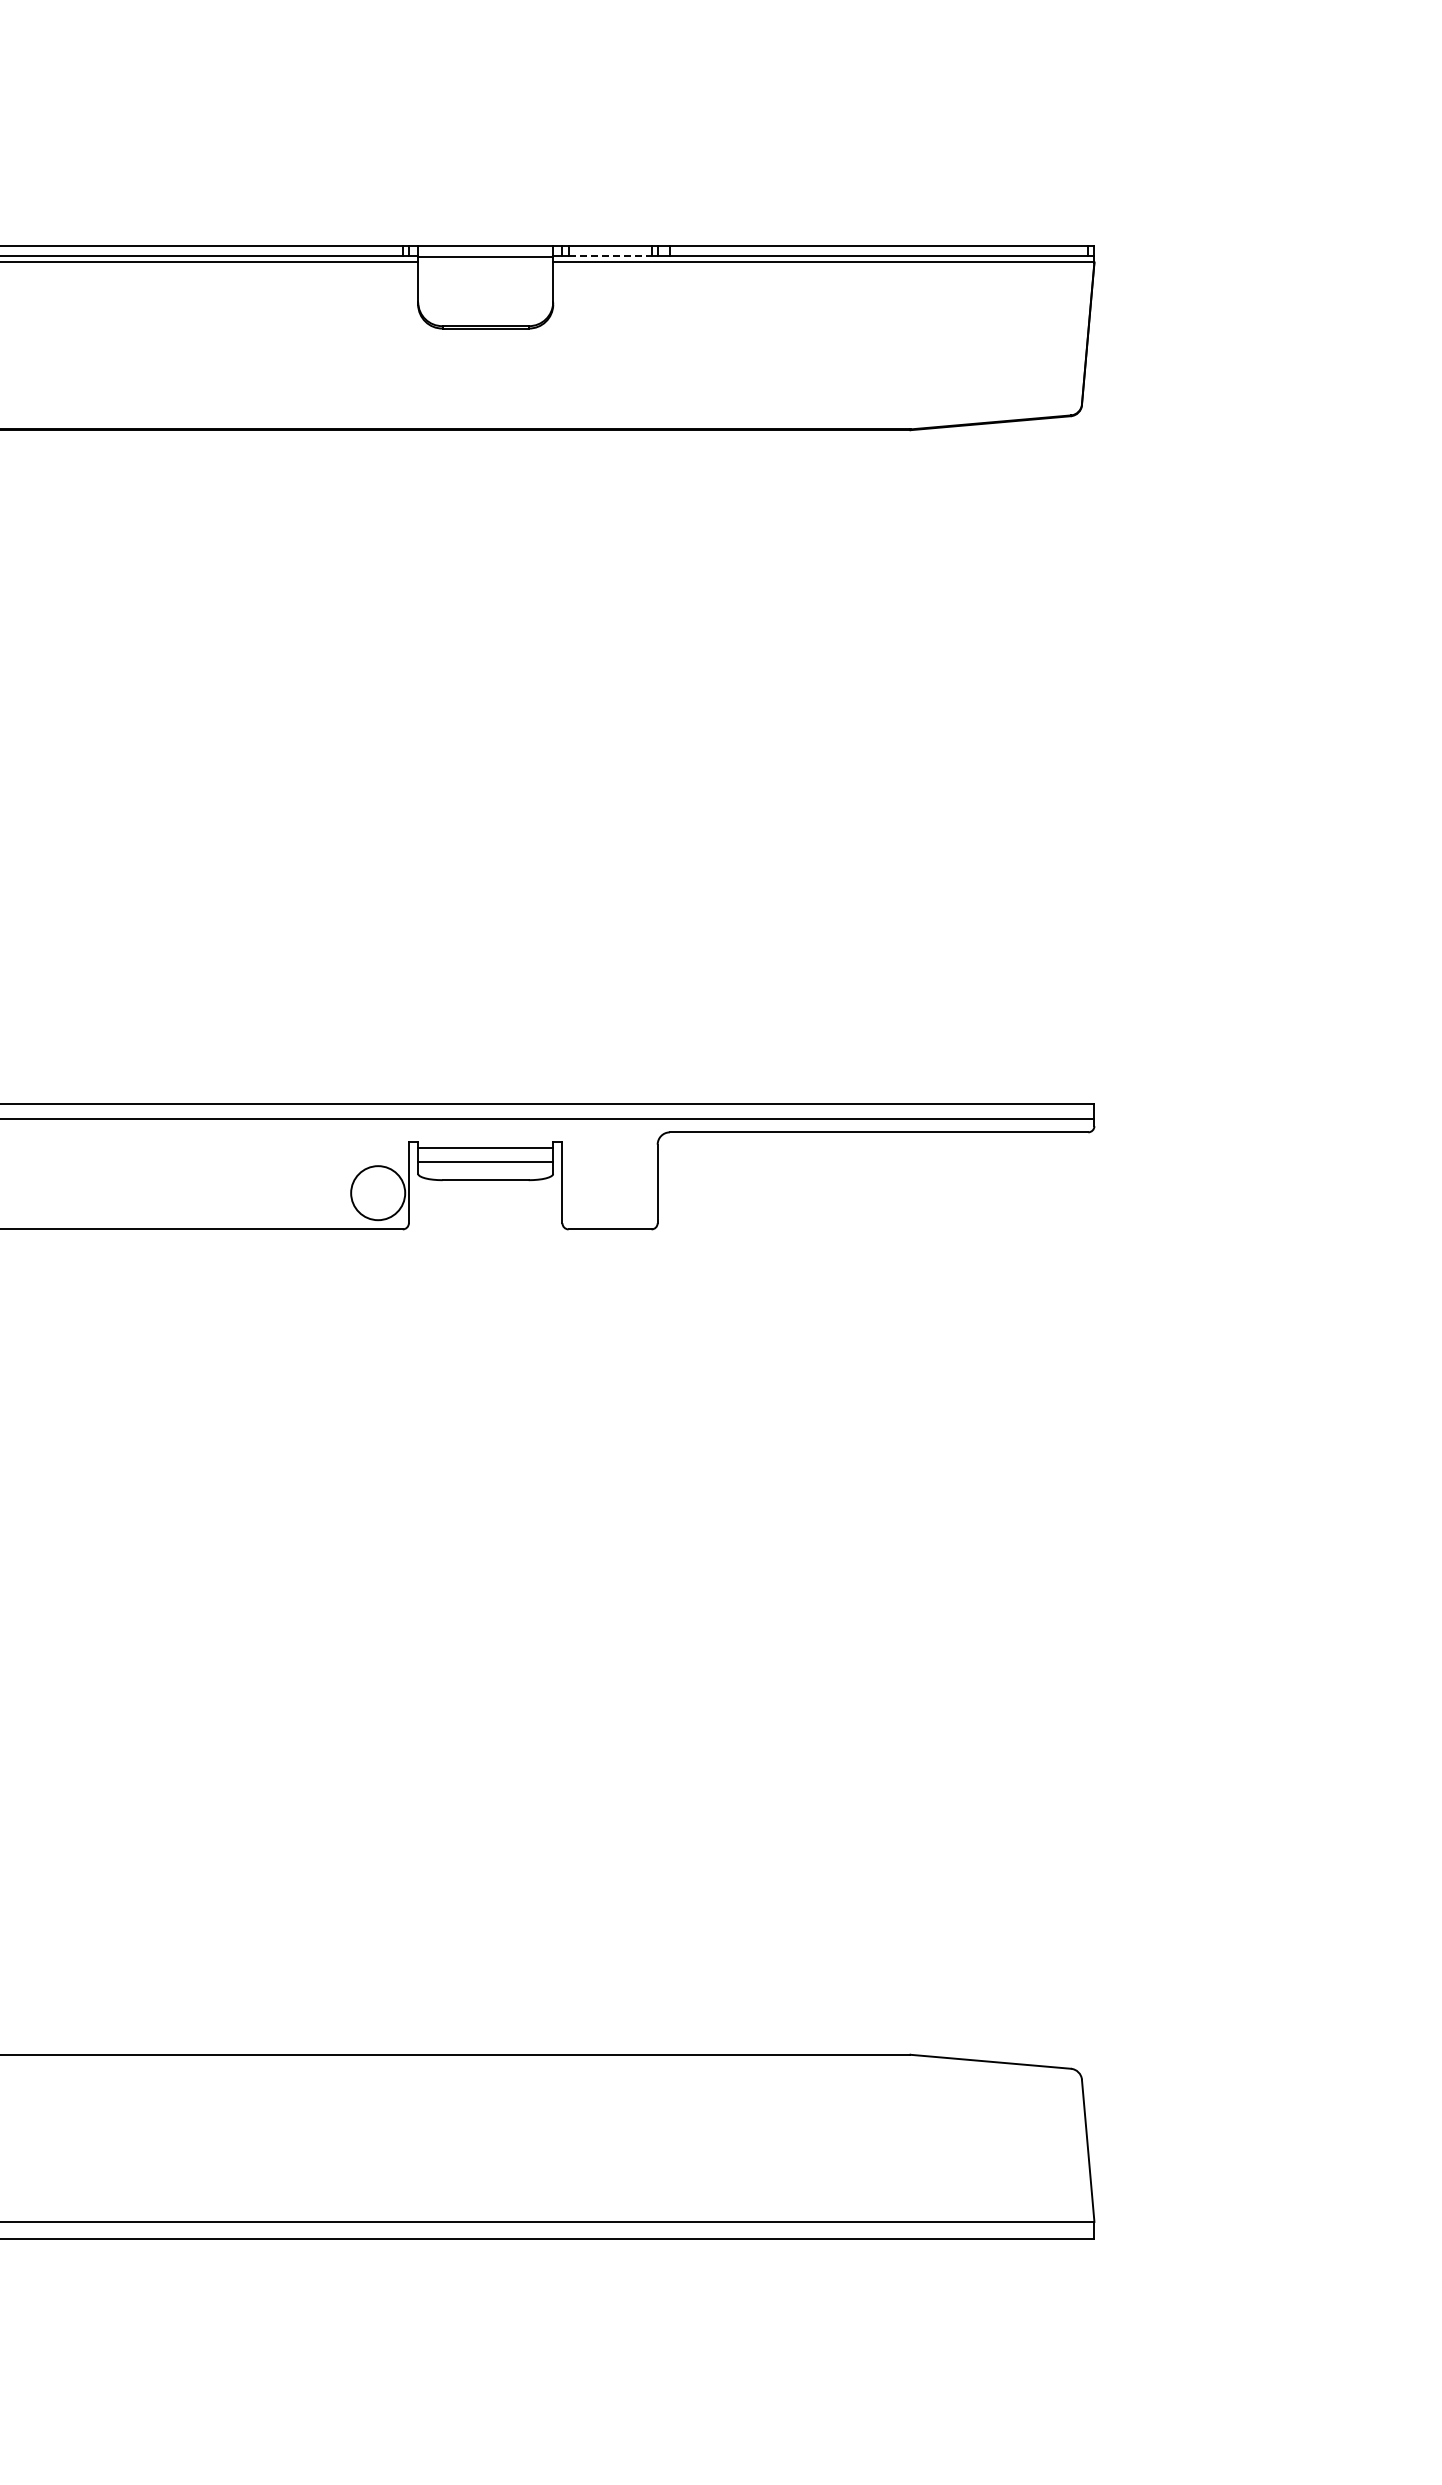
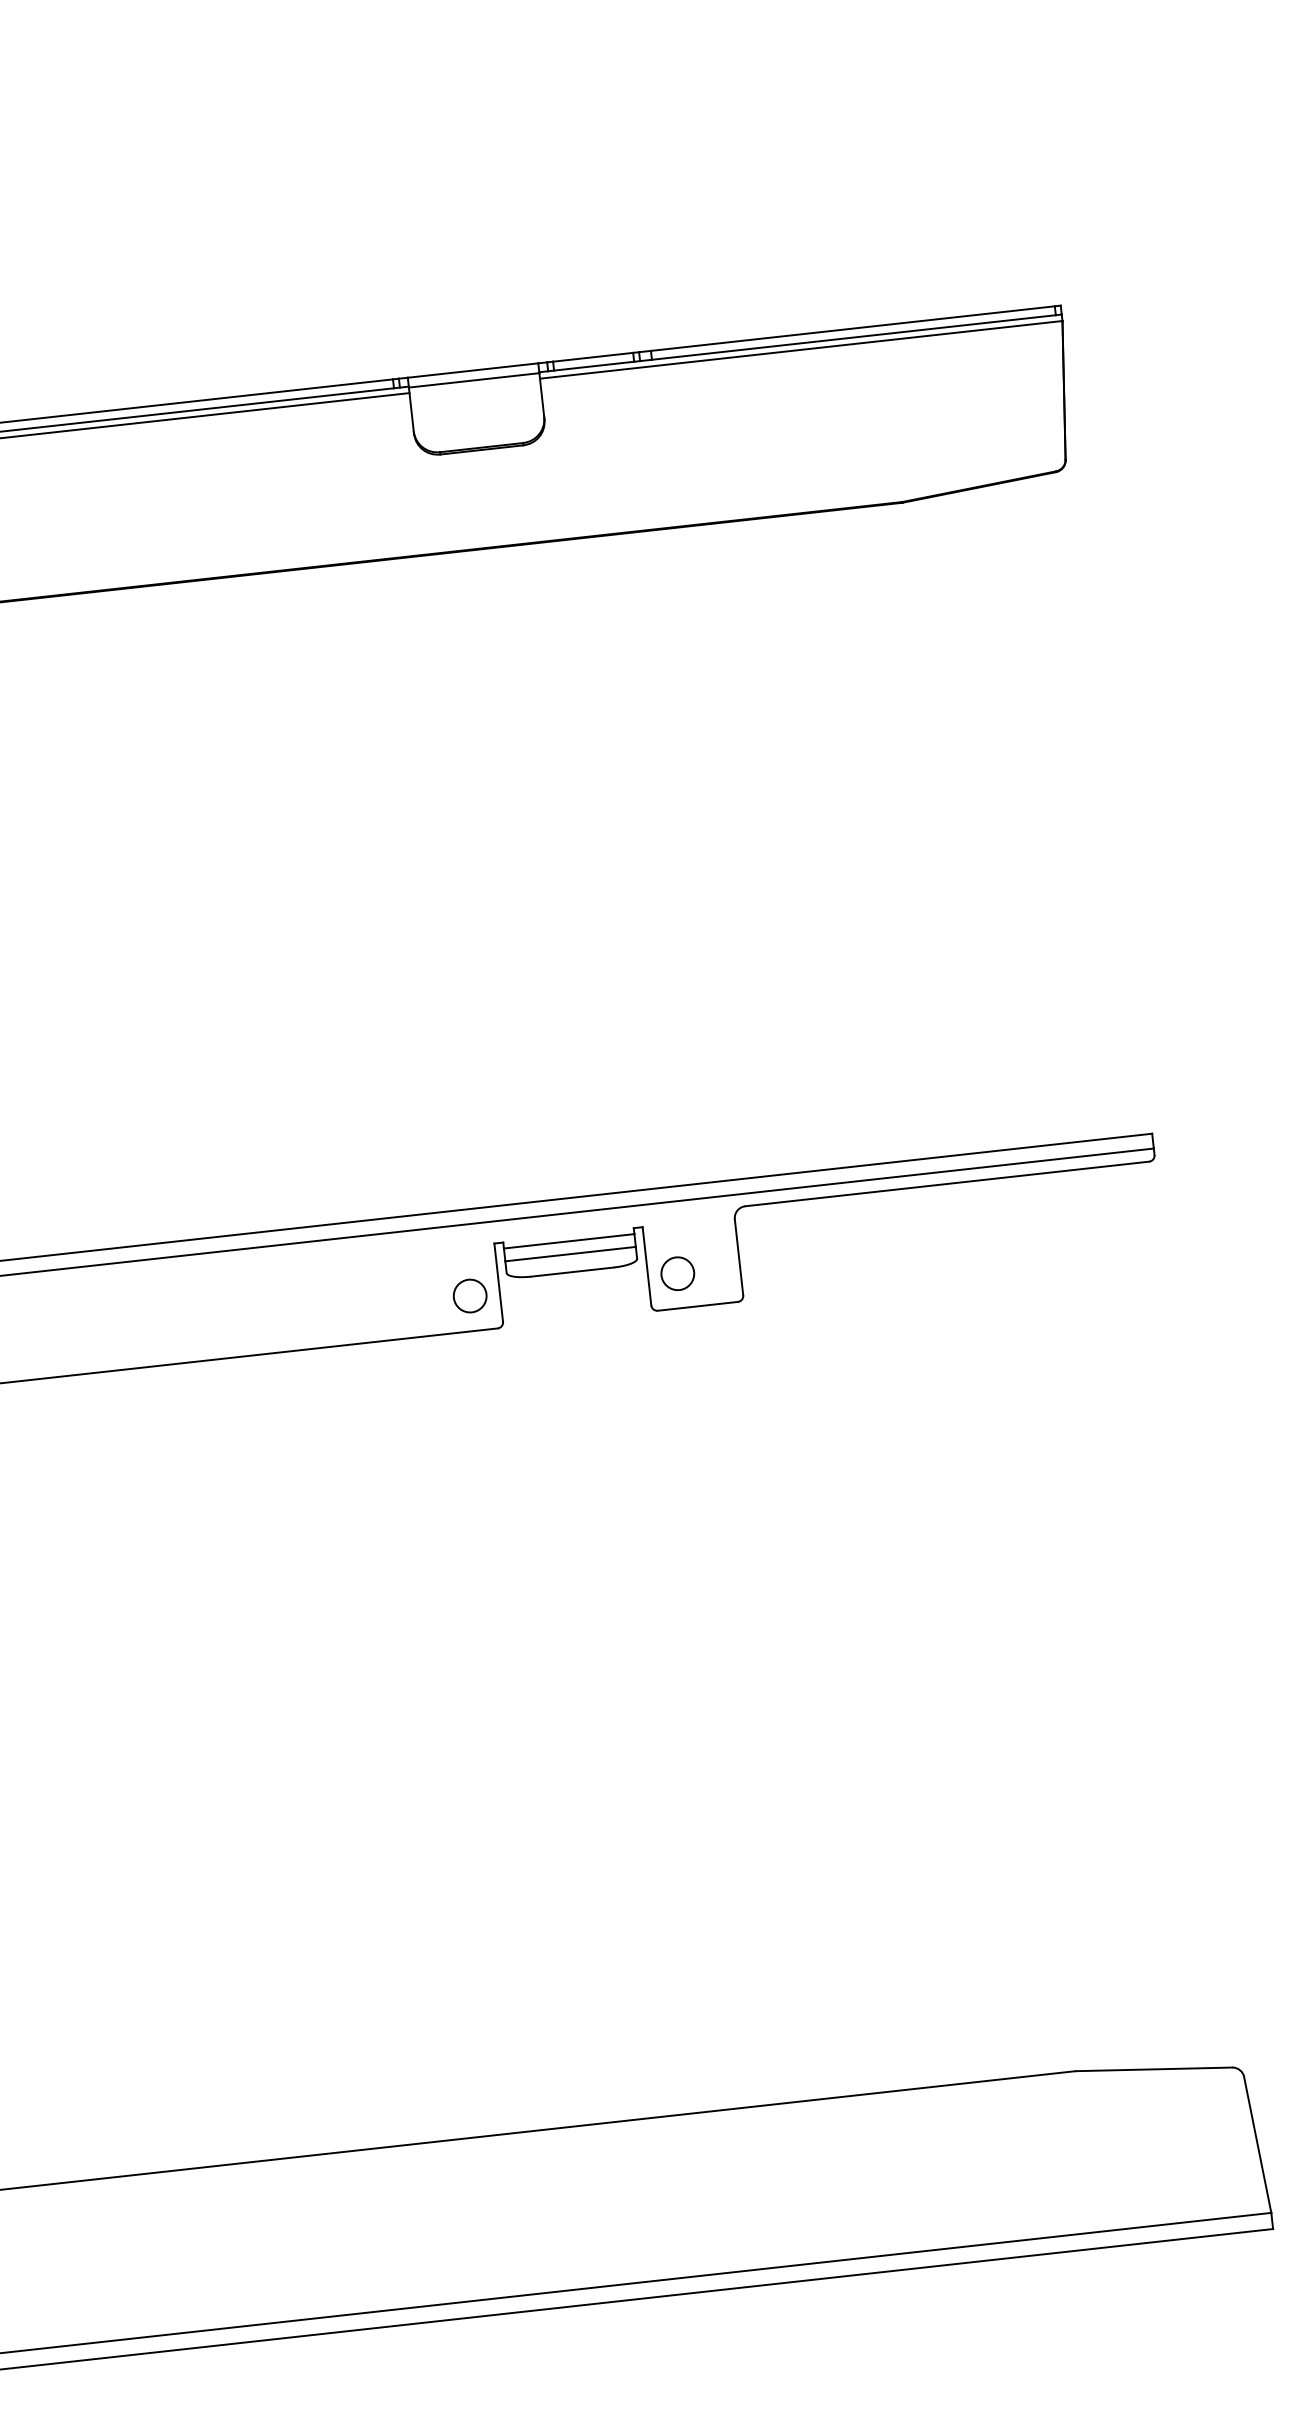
line: (610, 255) -> (594, 366), dashed -> solid
circle: (378, 1193) -> (470, 1296), size x0.62
circle: (592, 1193) -> (677, 1273), added

